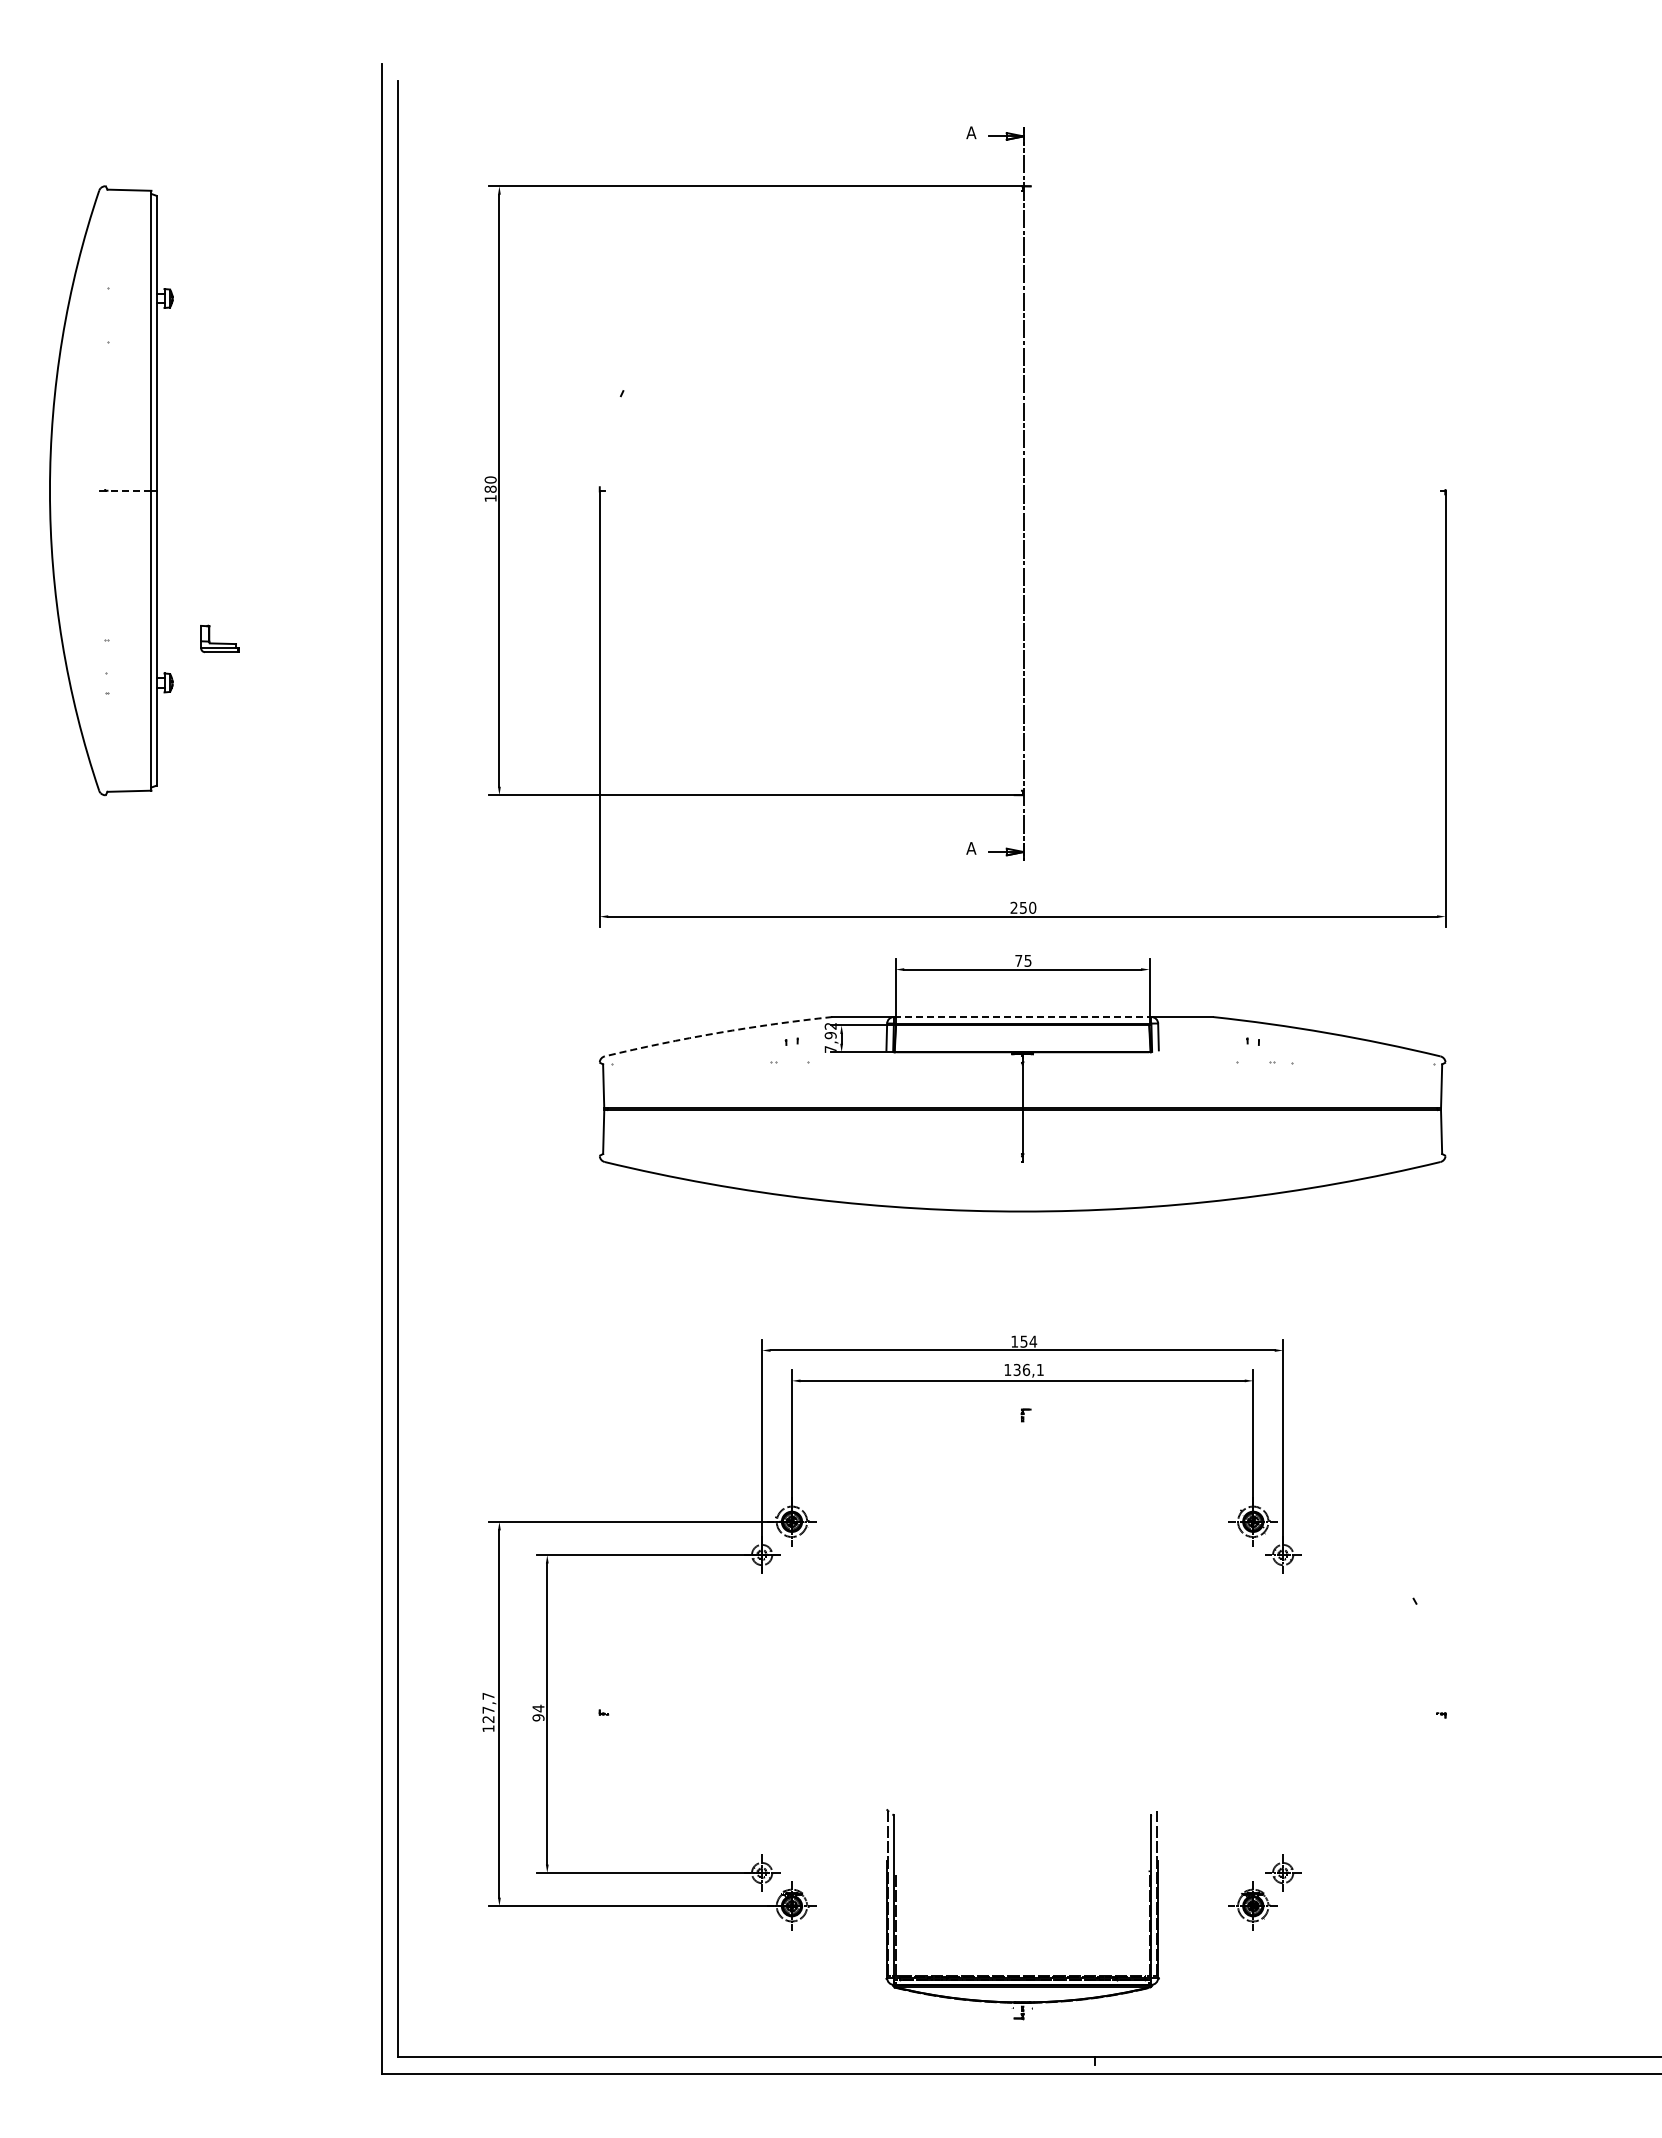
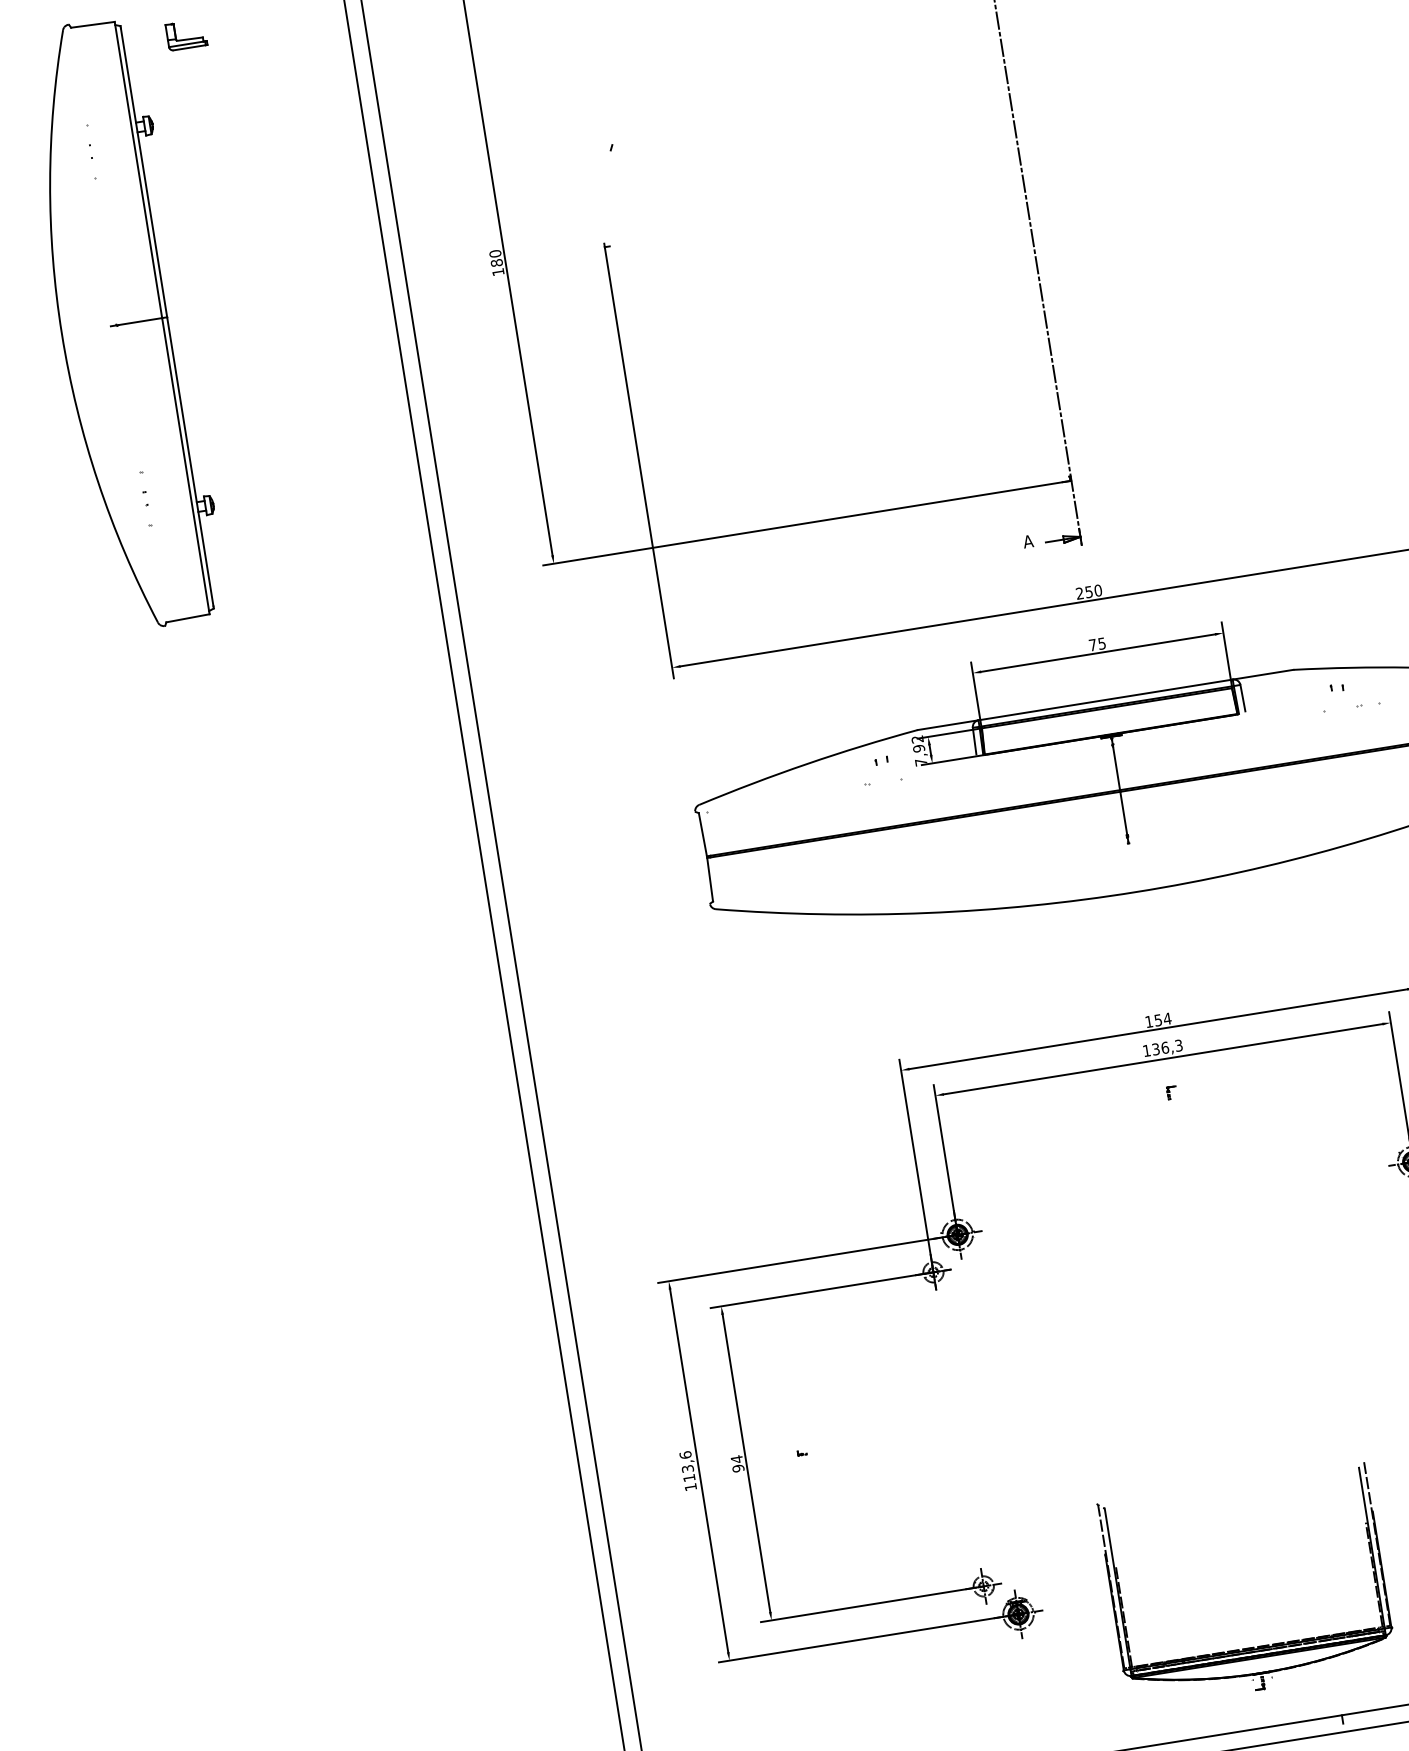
line: (129, 490) -> (140, 321), dashed -> solid
part: (219, 638) -> (185, 34), moved
line: (1022, 1017) -> (1105, 700), dashed -> solid
arc: (717, 1033) -> (806, 764), dashed -> solid
text: (1039, 1369) -> (1178, 1045), 136,1 -> 136,3
text: (488, 1707) -> (687, 1466), 127,7 -> 113,6

